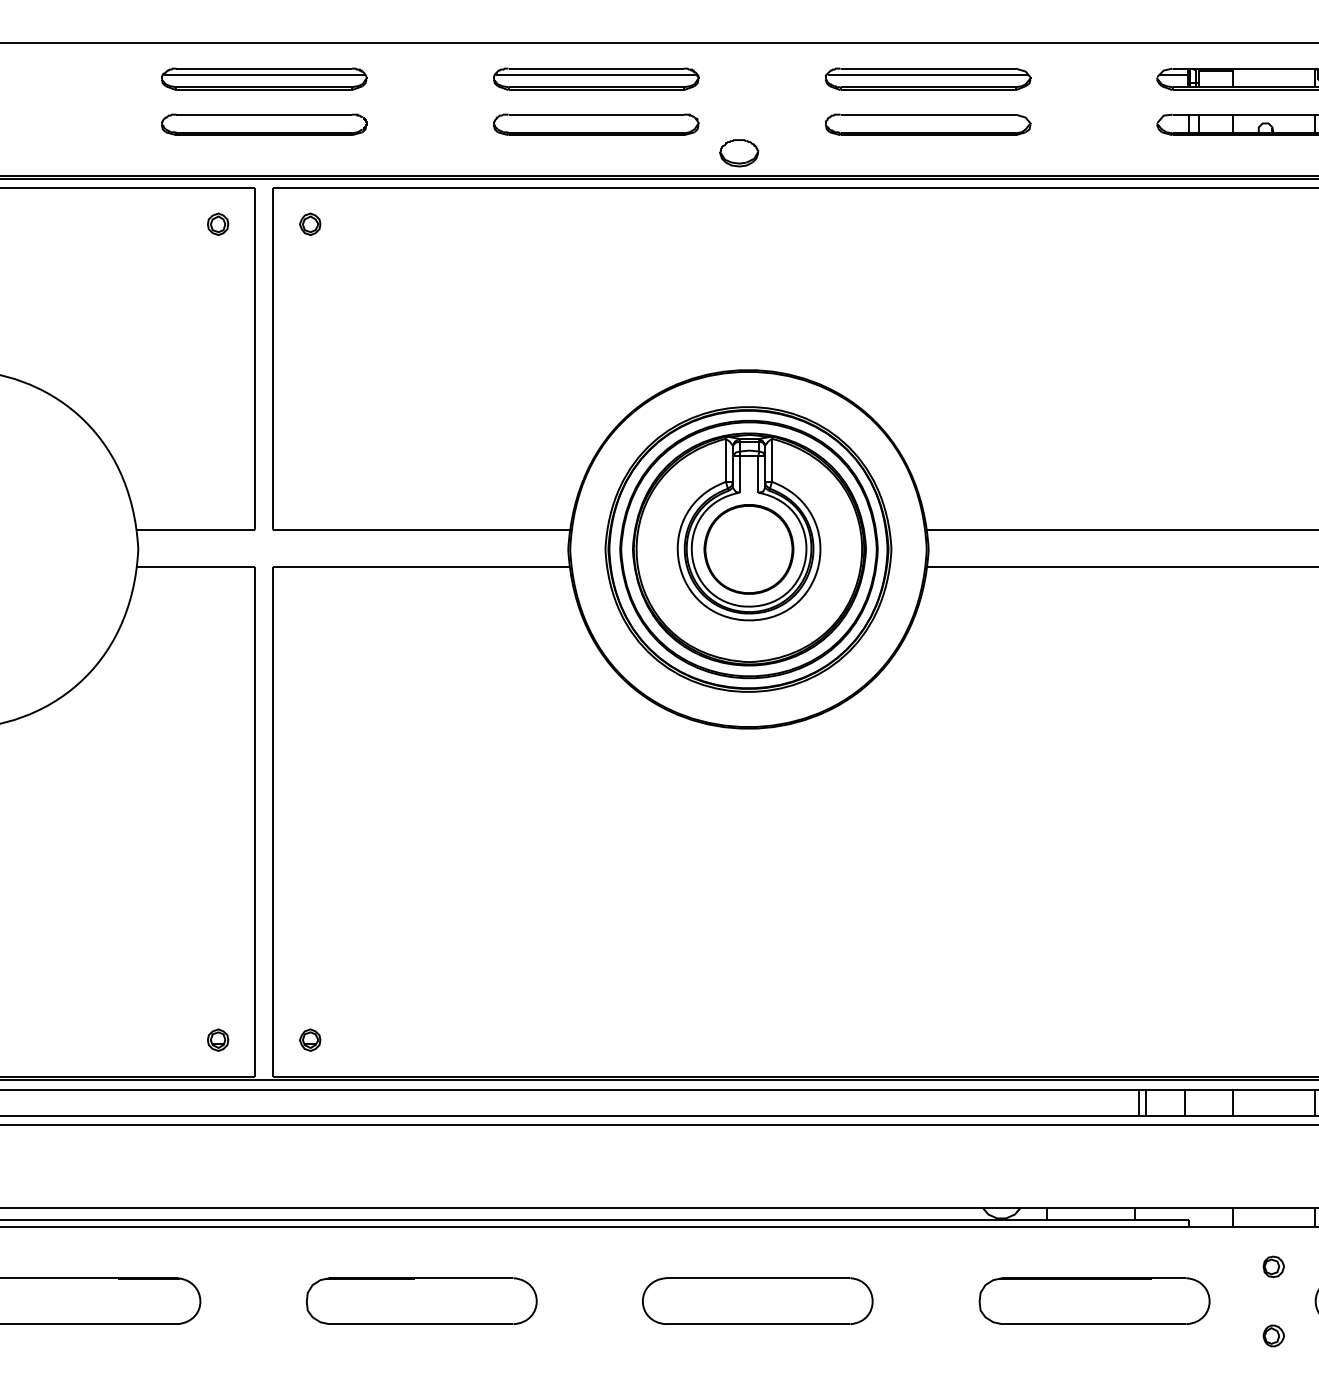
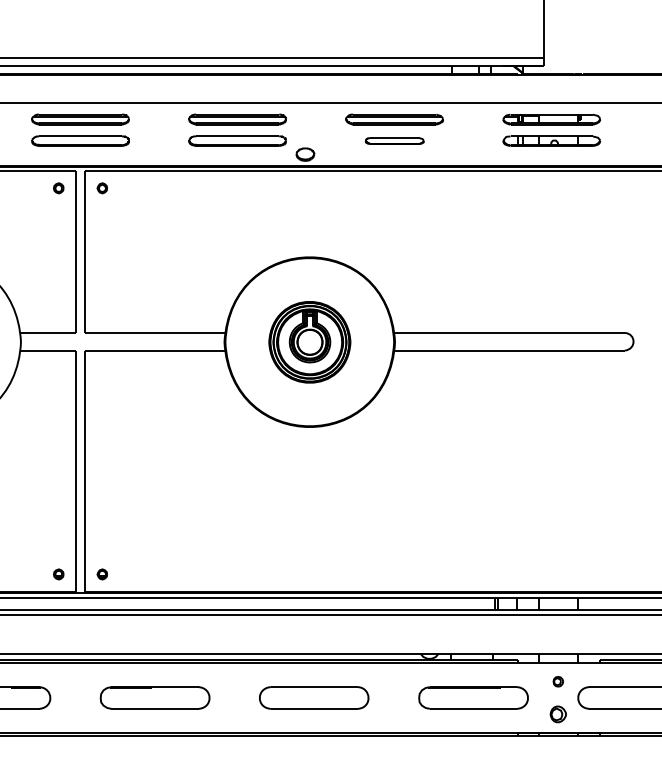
part: (927, 123) -> (394, 140), size x0.6
part: (747, 550) -> (309, 342), size x0.6
part: (1273, 1336) -> (558, 714), size x1.6

